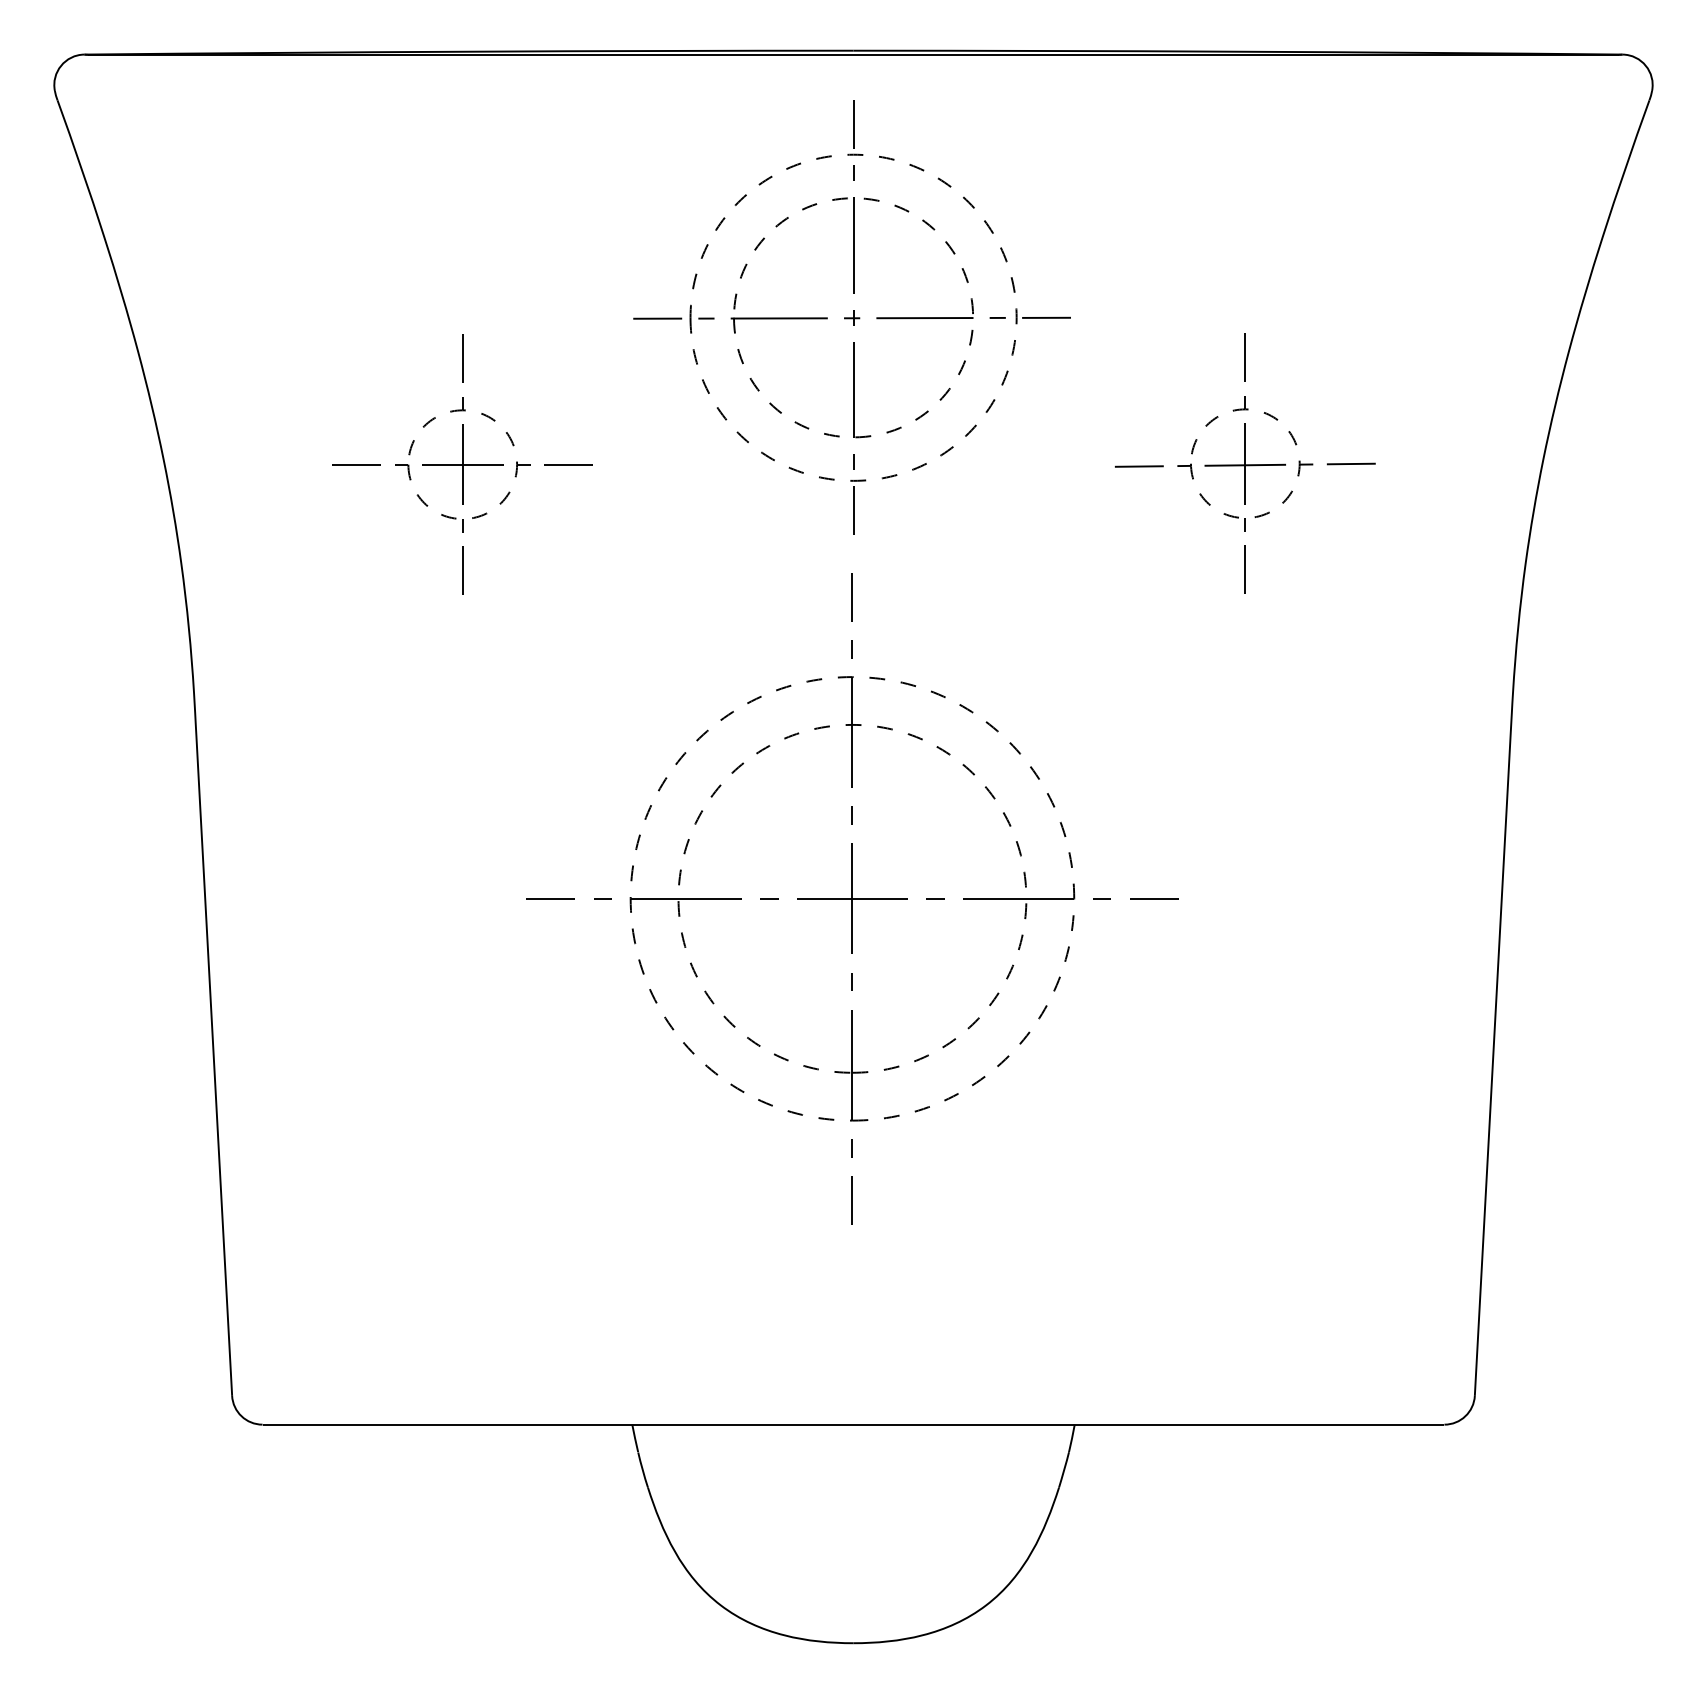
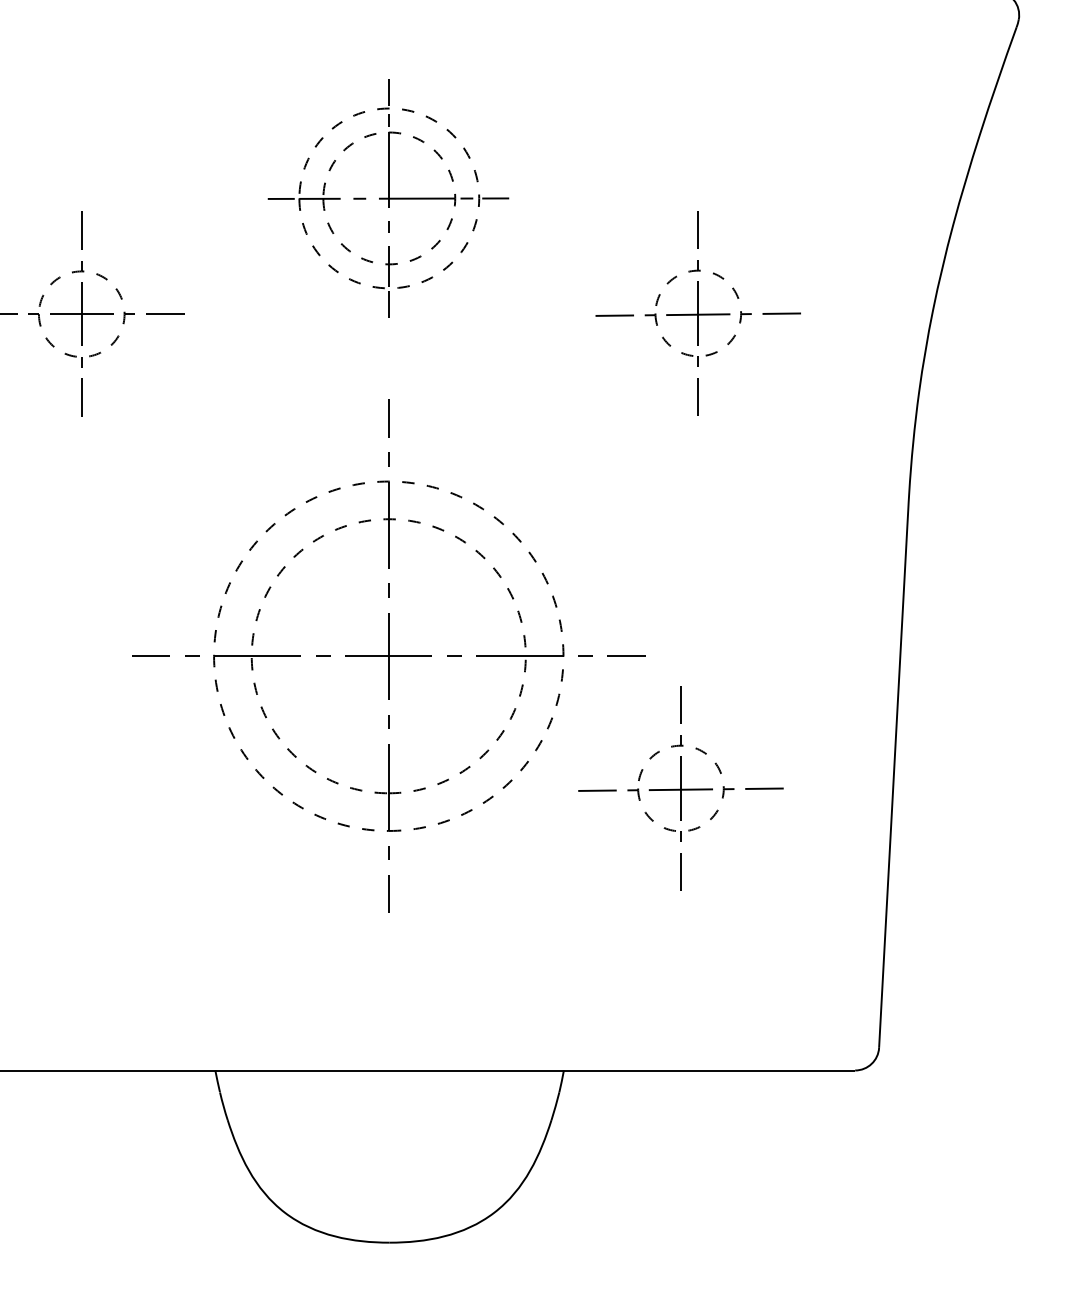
part: (851, 317) -> (388, 198), size x0.7
part: (1223, 1066) -> (681, 788), added

